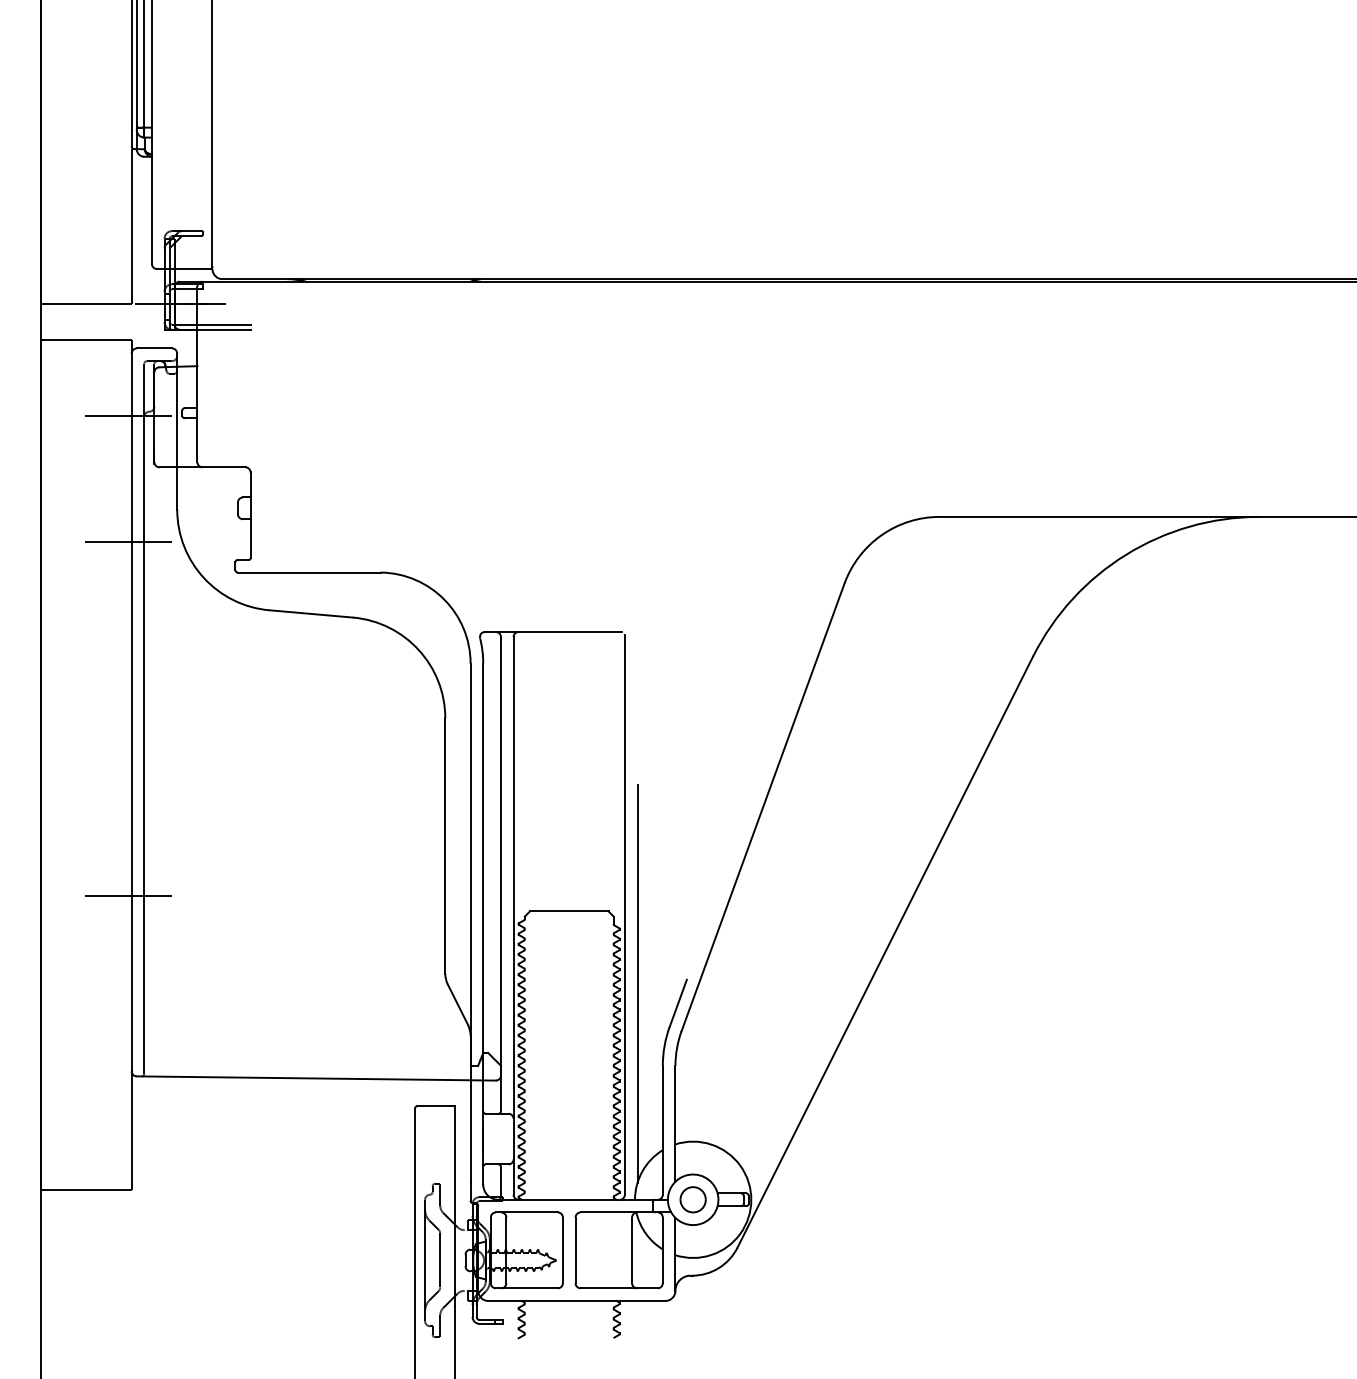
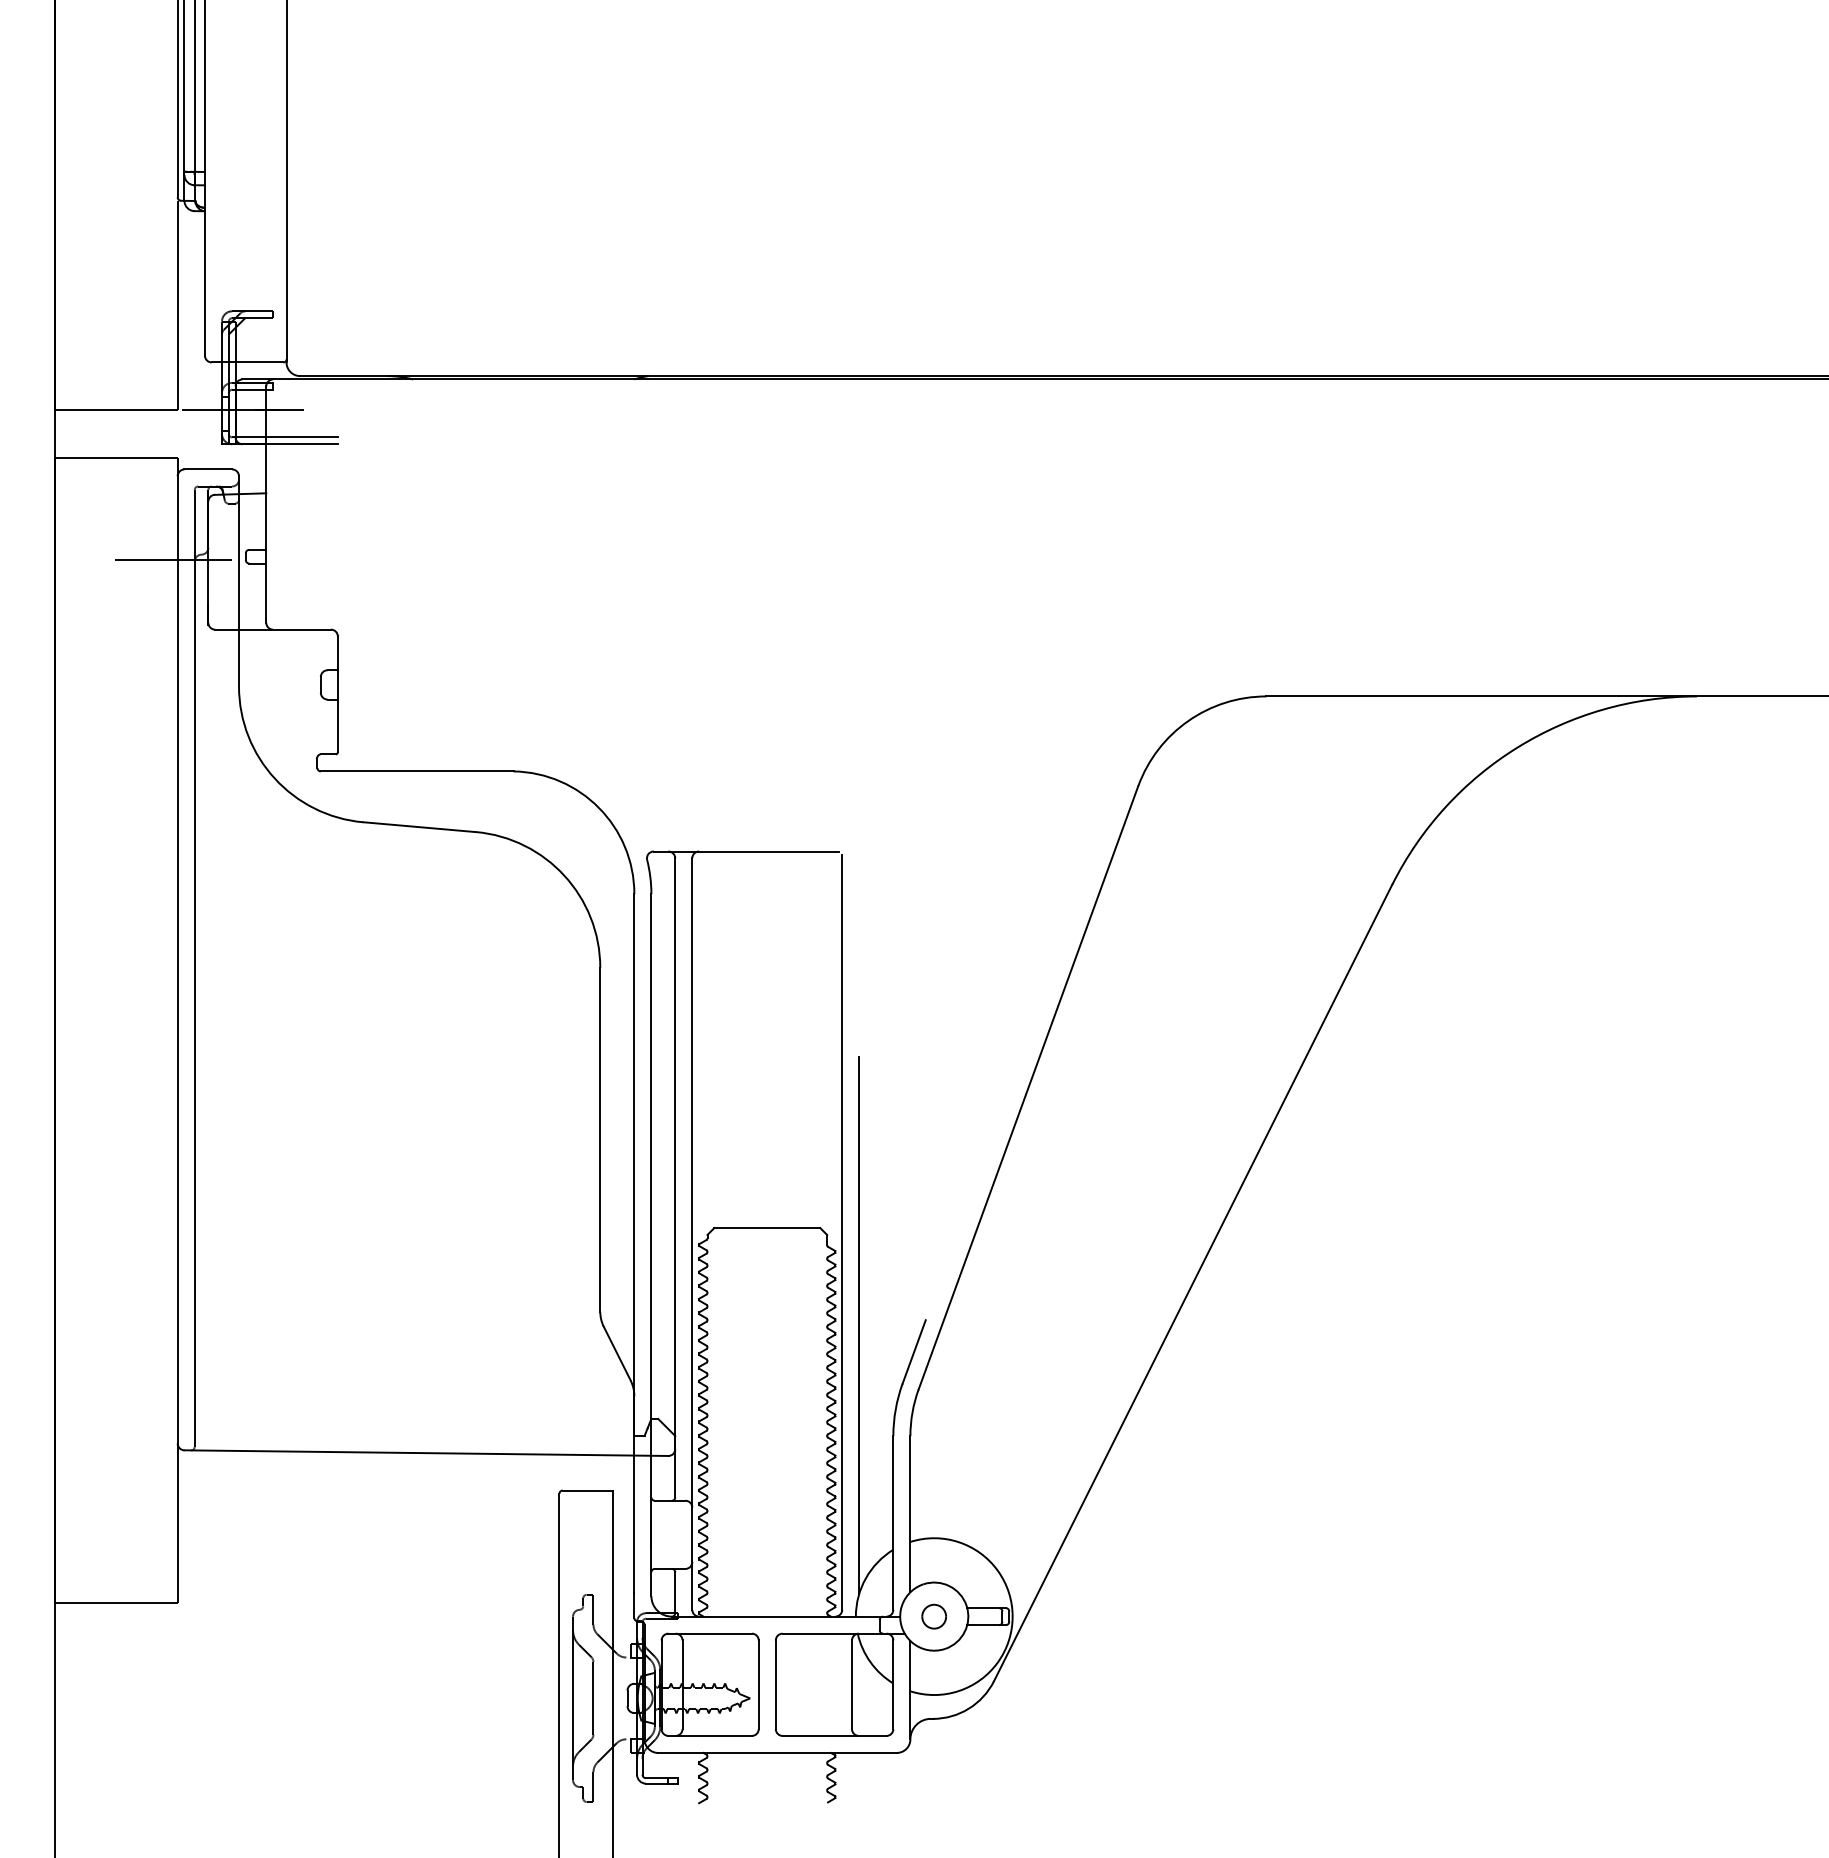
line: (128, 542) -> (173, 730), removed
line: (128, 896) -> (173, 1207), removed
part: (692, 1199) -> (933, 1616), size x0.7

